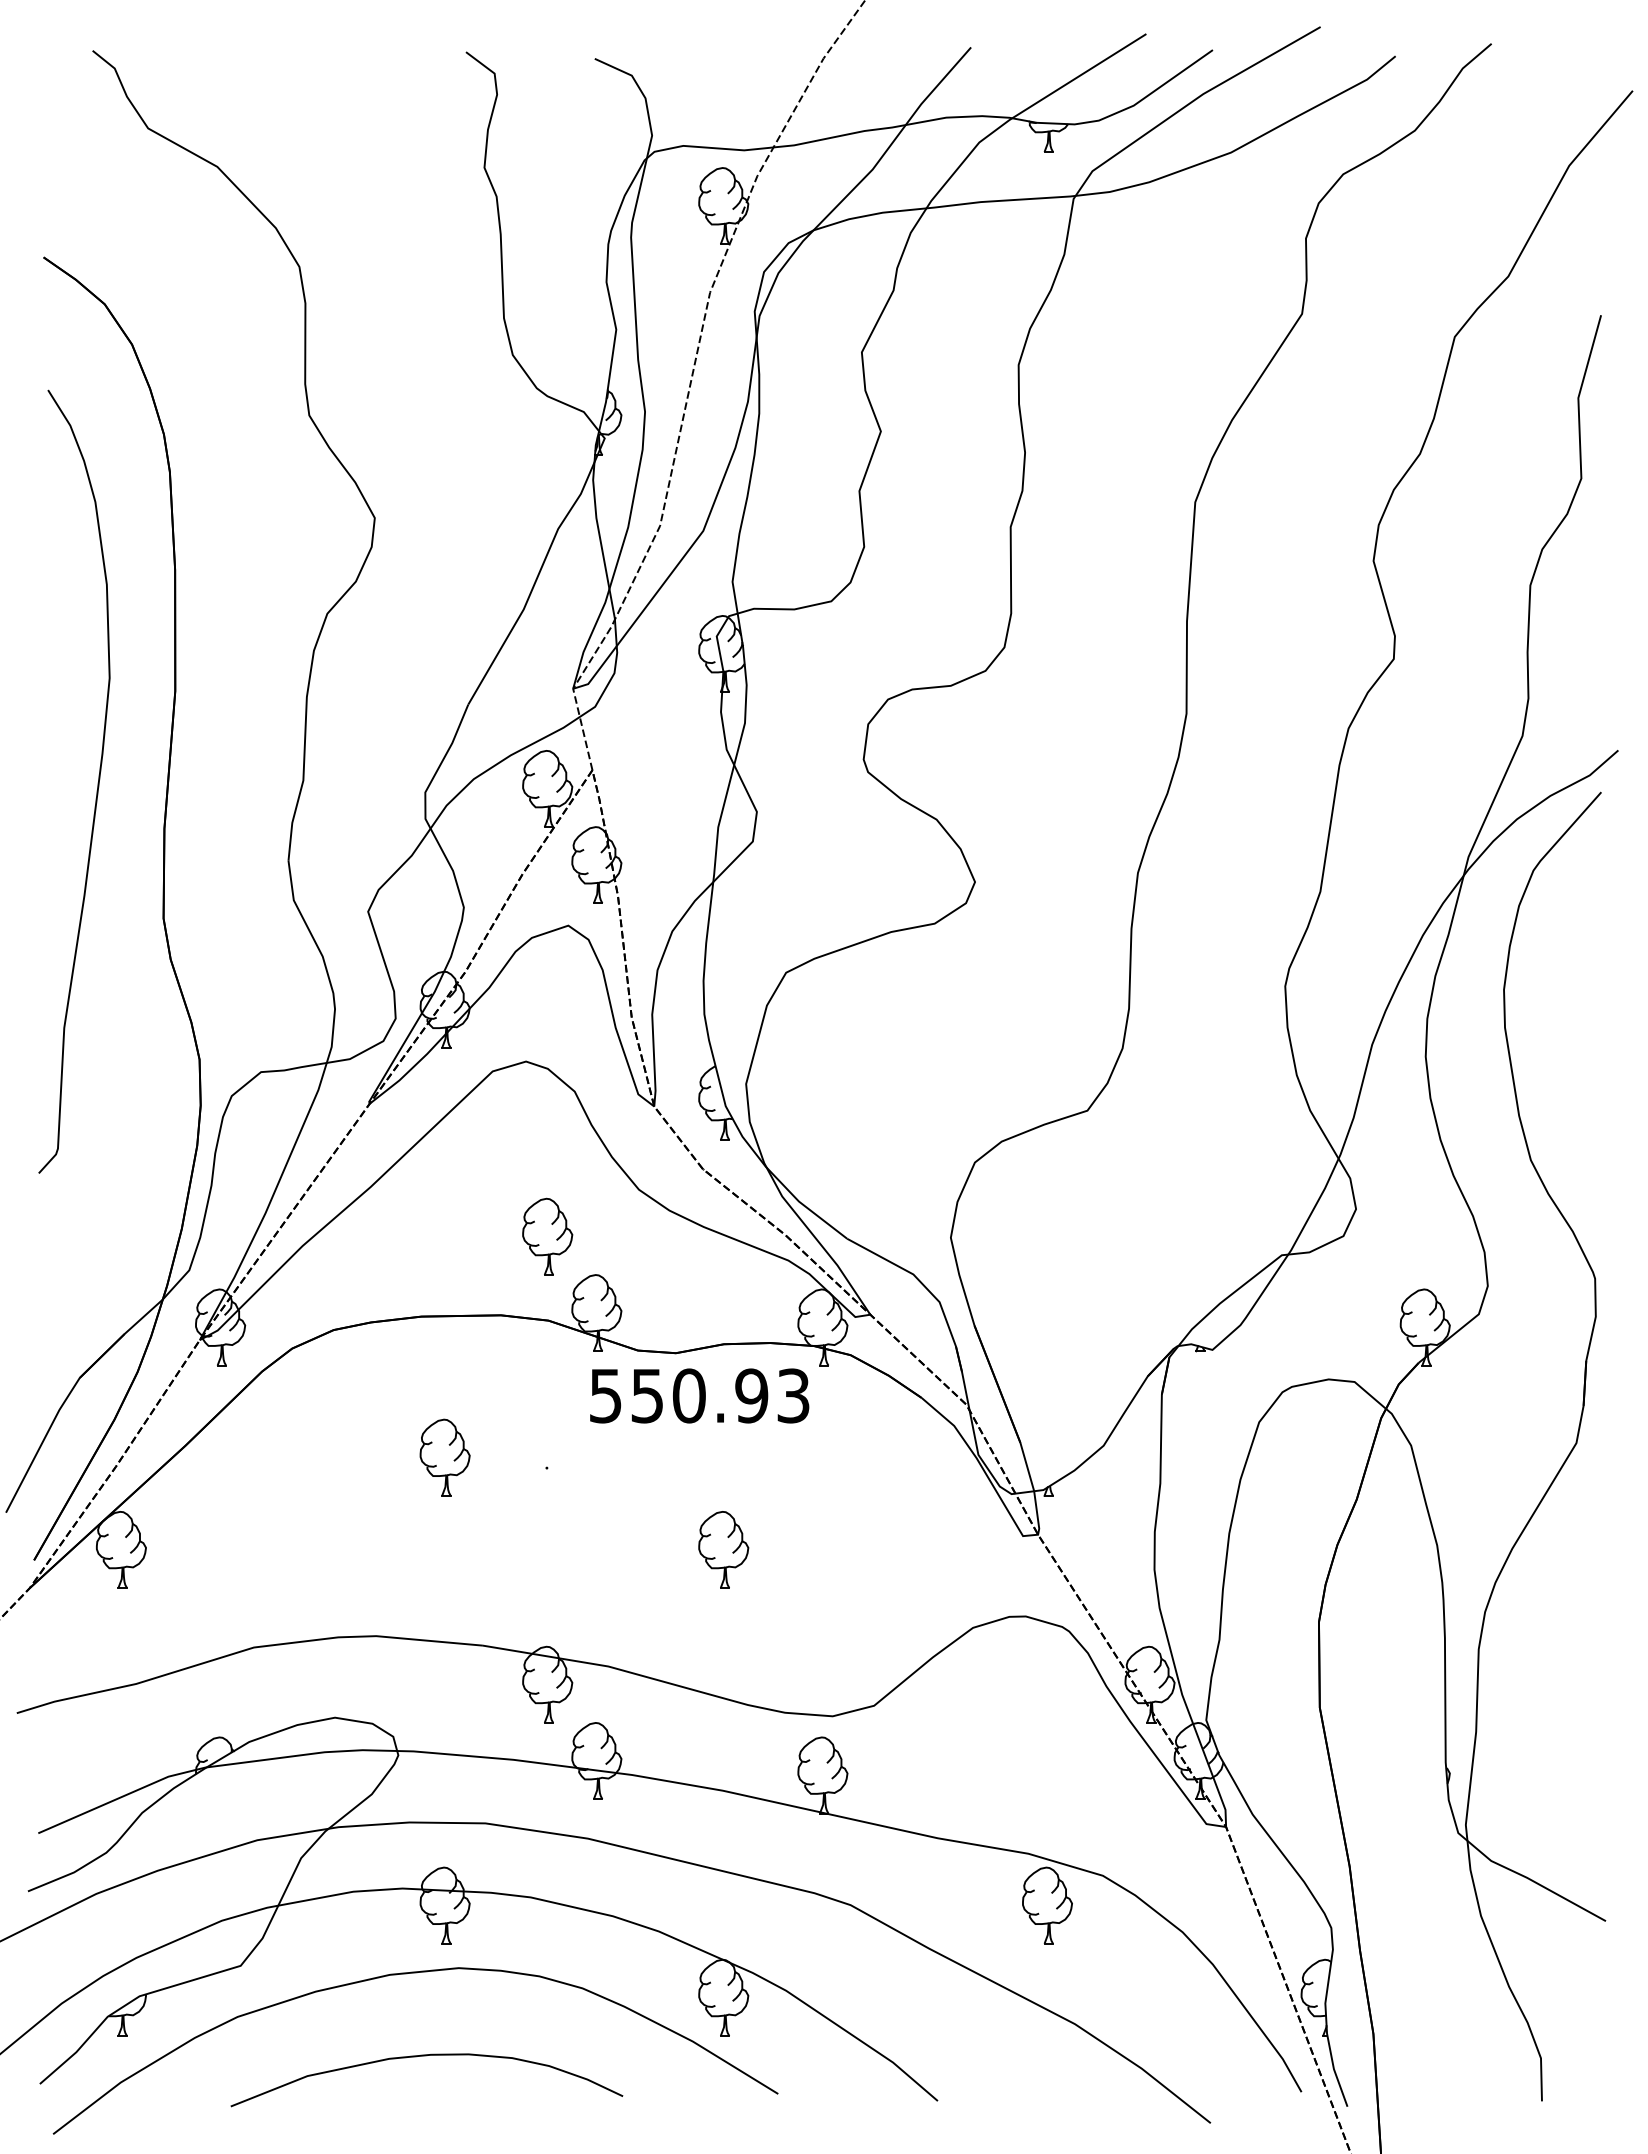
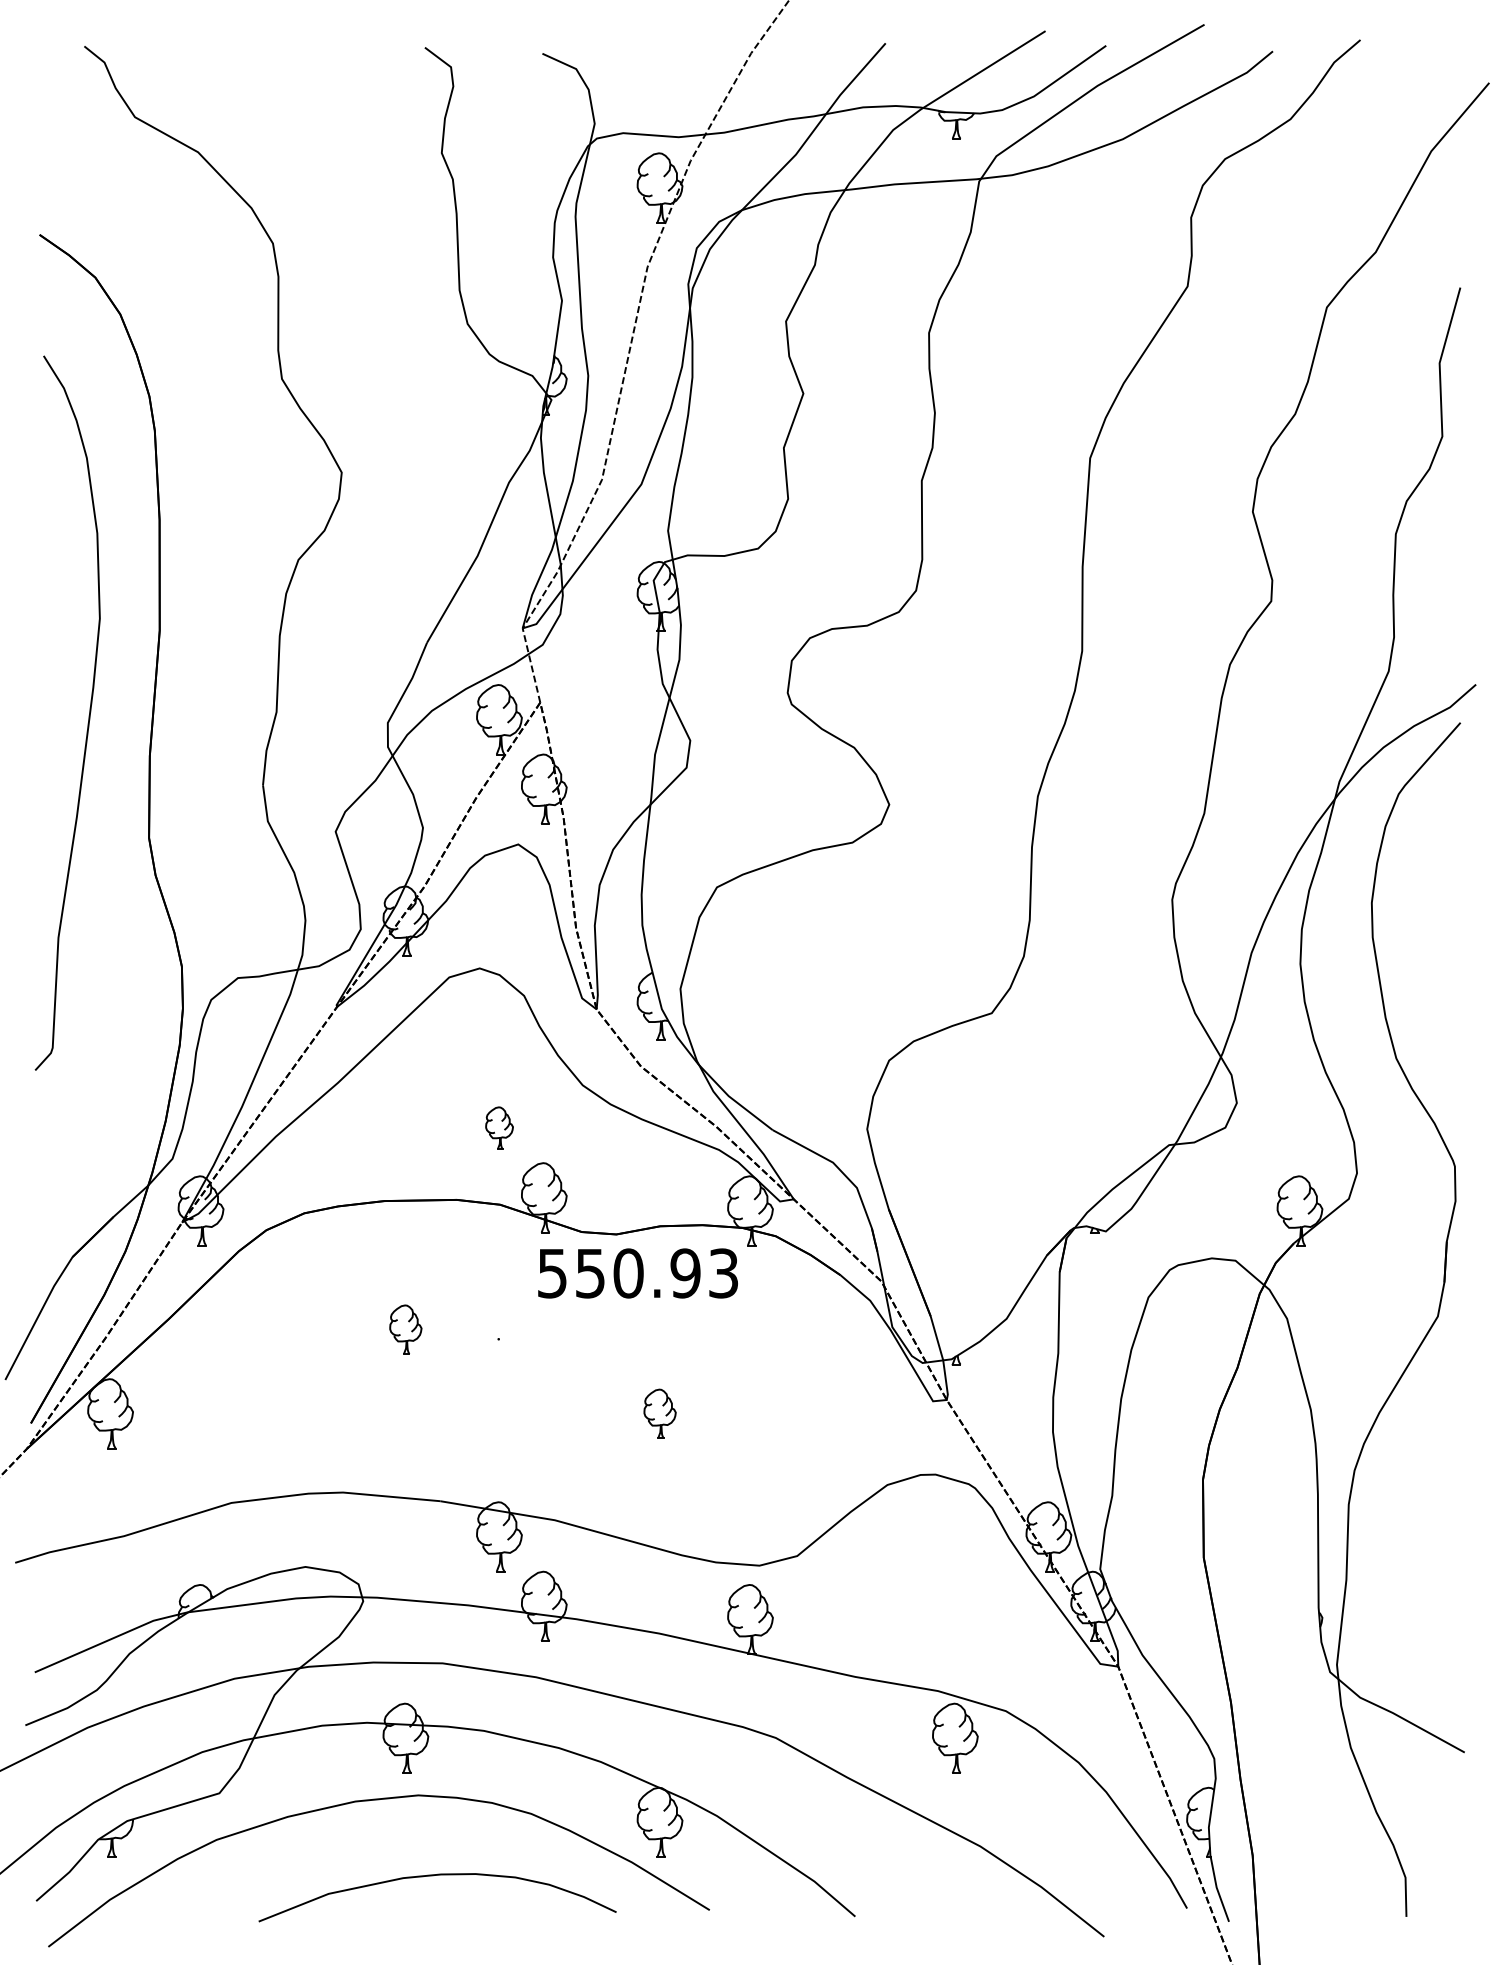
part: (547, 1236) -> (499, 1127), size x0.6
part: (444, 1457) -> (405, 1329), size x0.7
part: (723, 1549) -> (659, 1413), size x0.7
curve: (426, 2056) -> (437, 1875), moved

